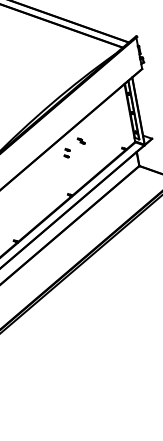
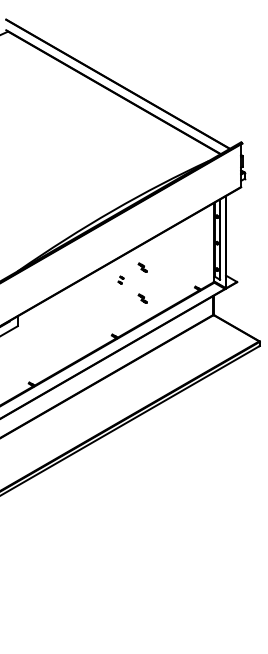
part: (66, 152) -> (120, 279), size x0.6
part: (85, 163) -> (142, 298), added

